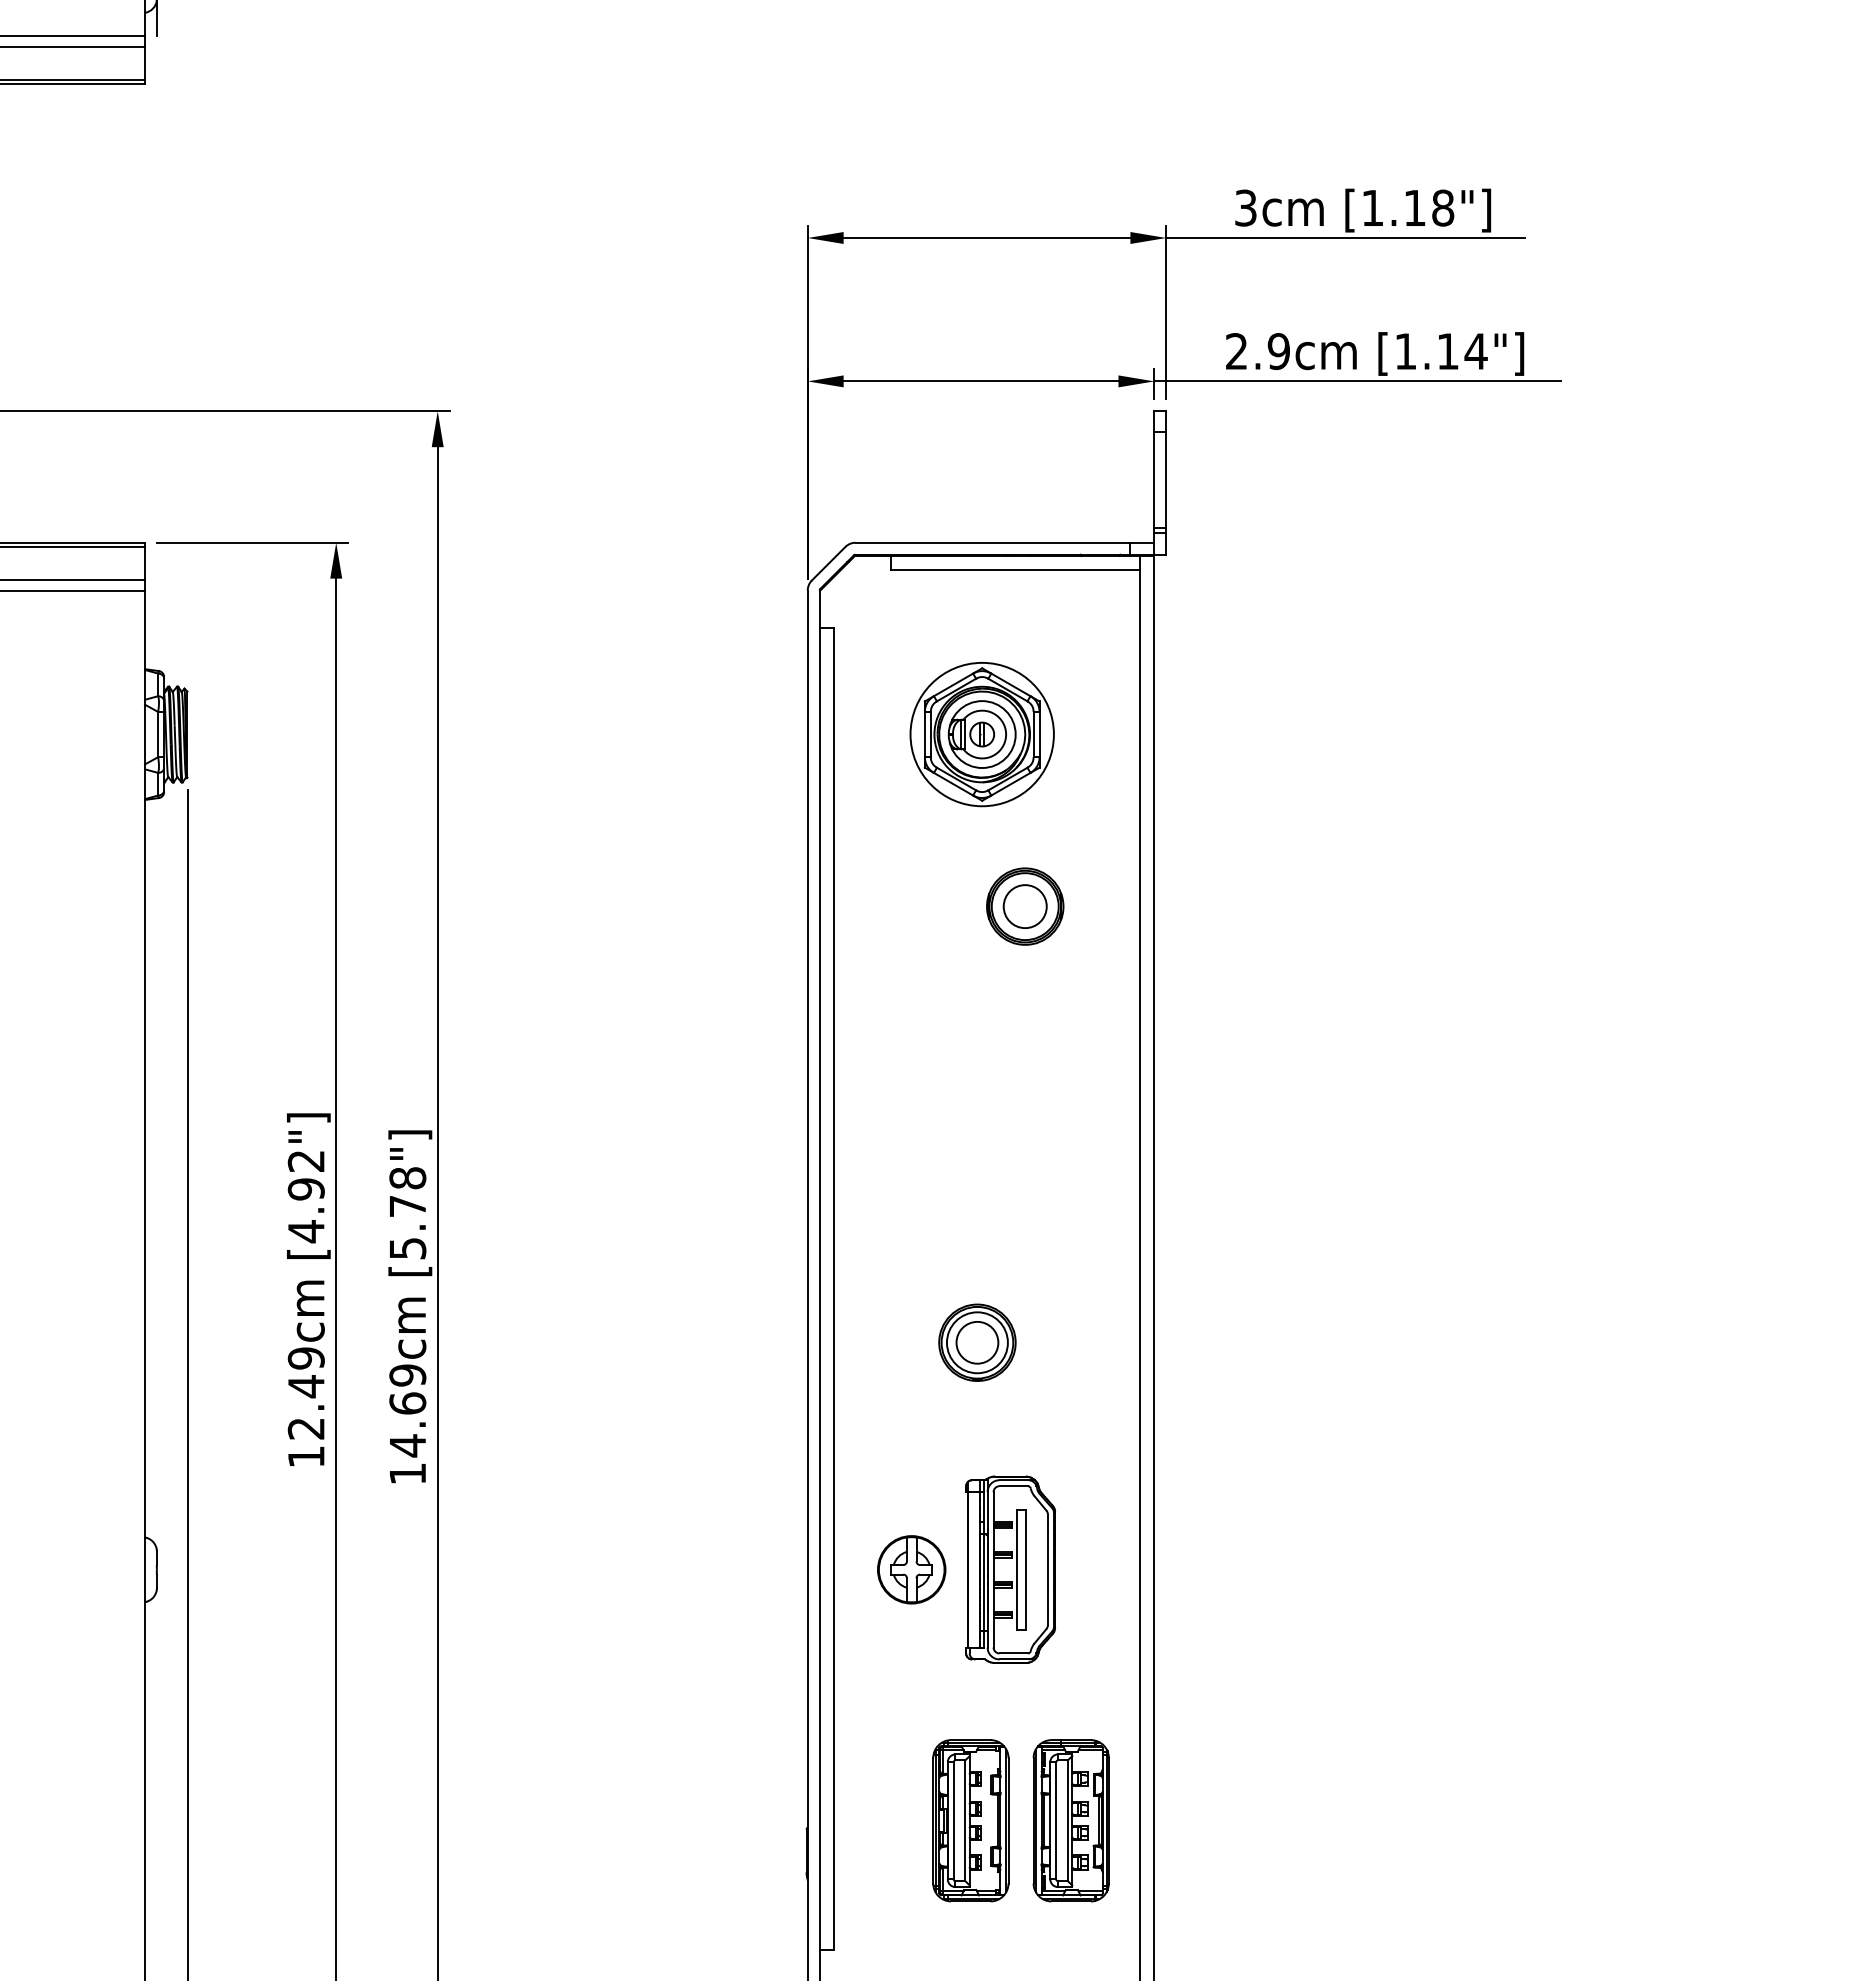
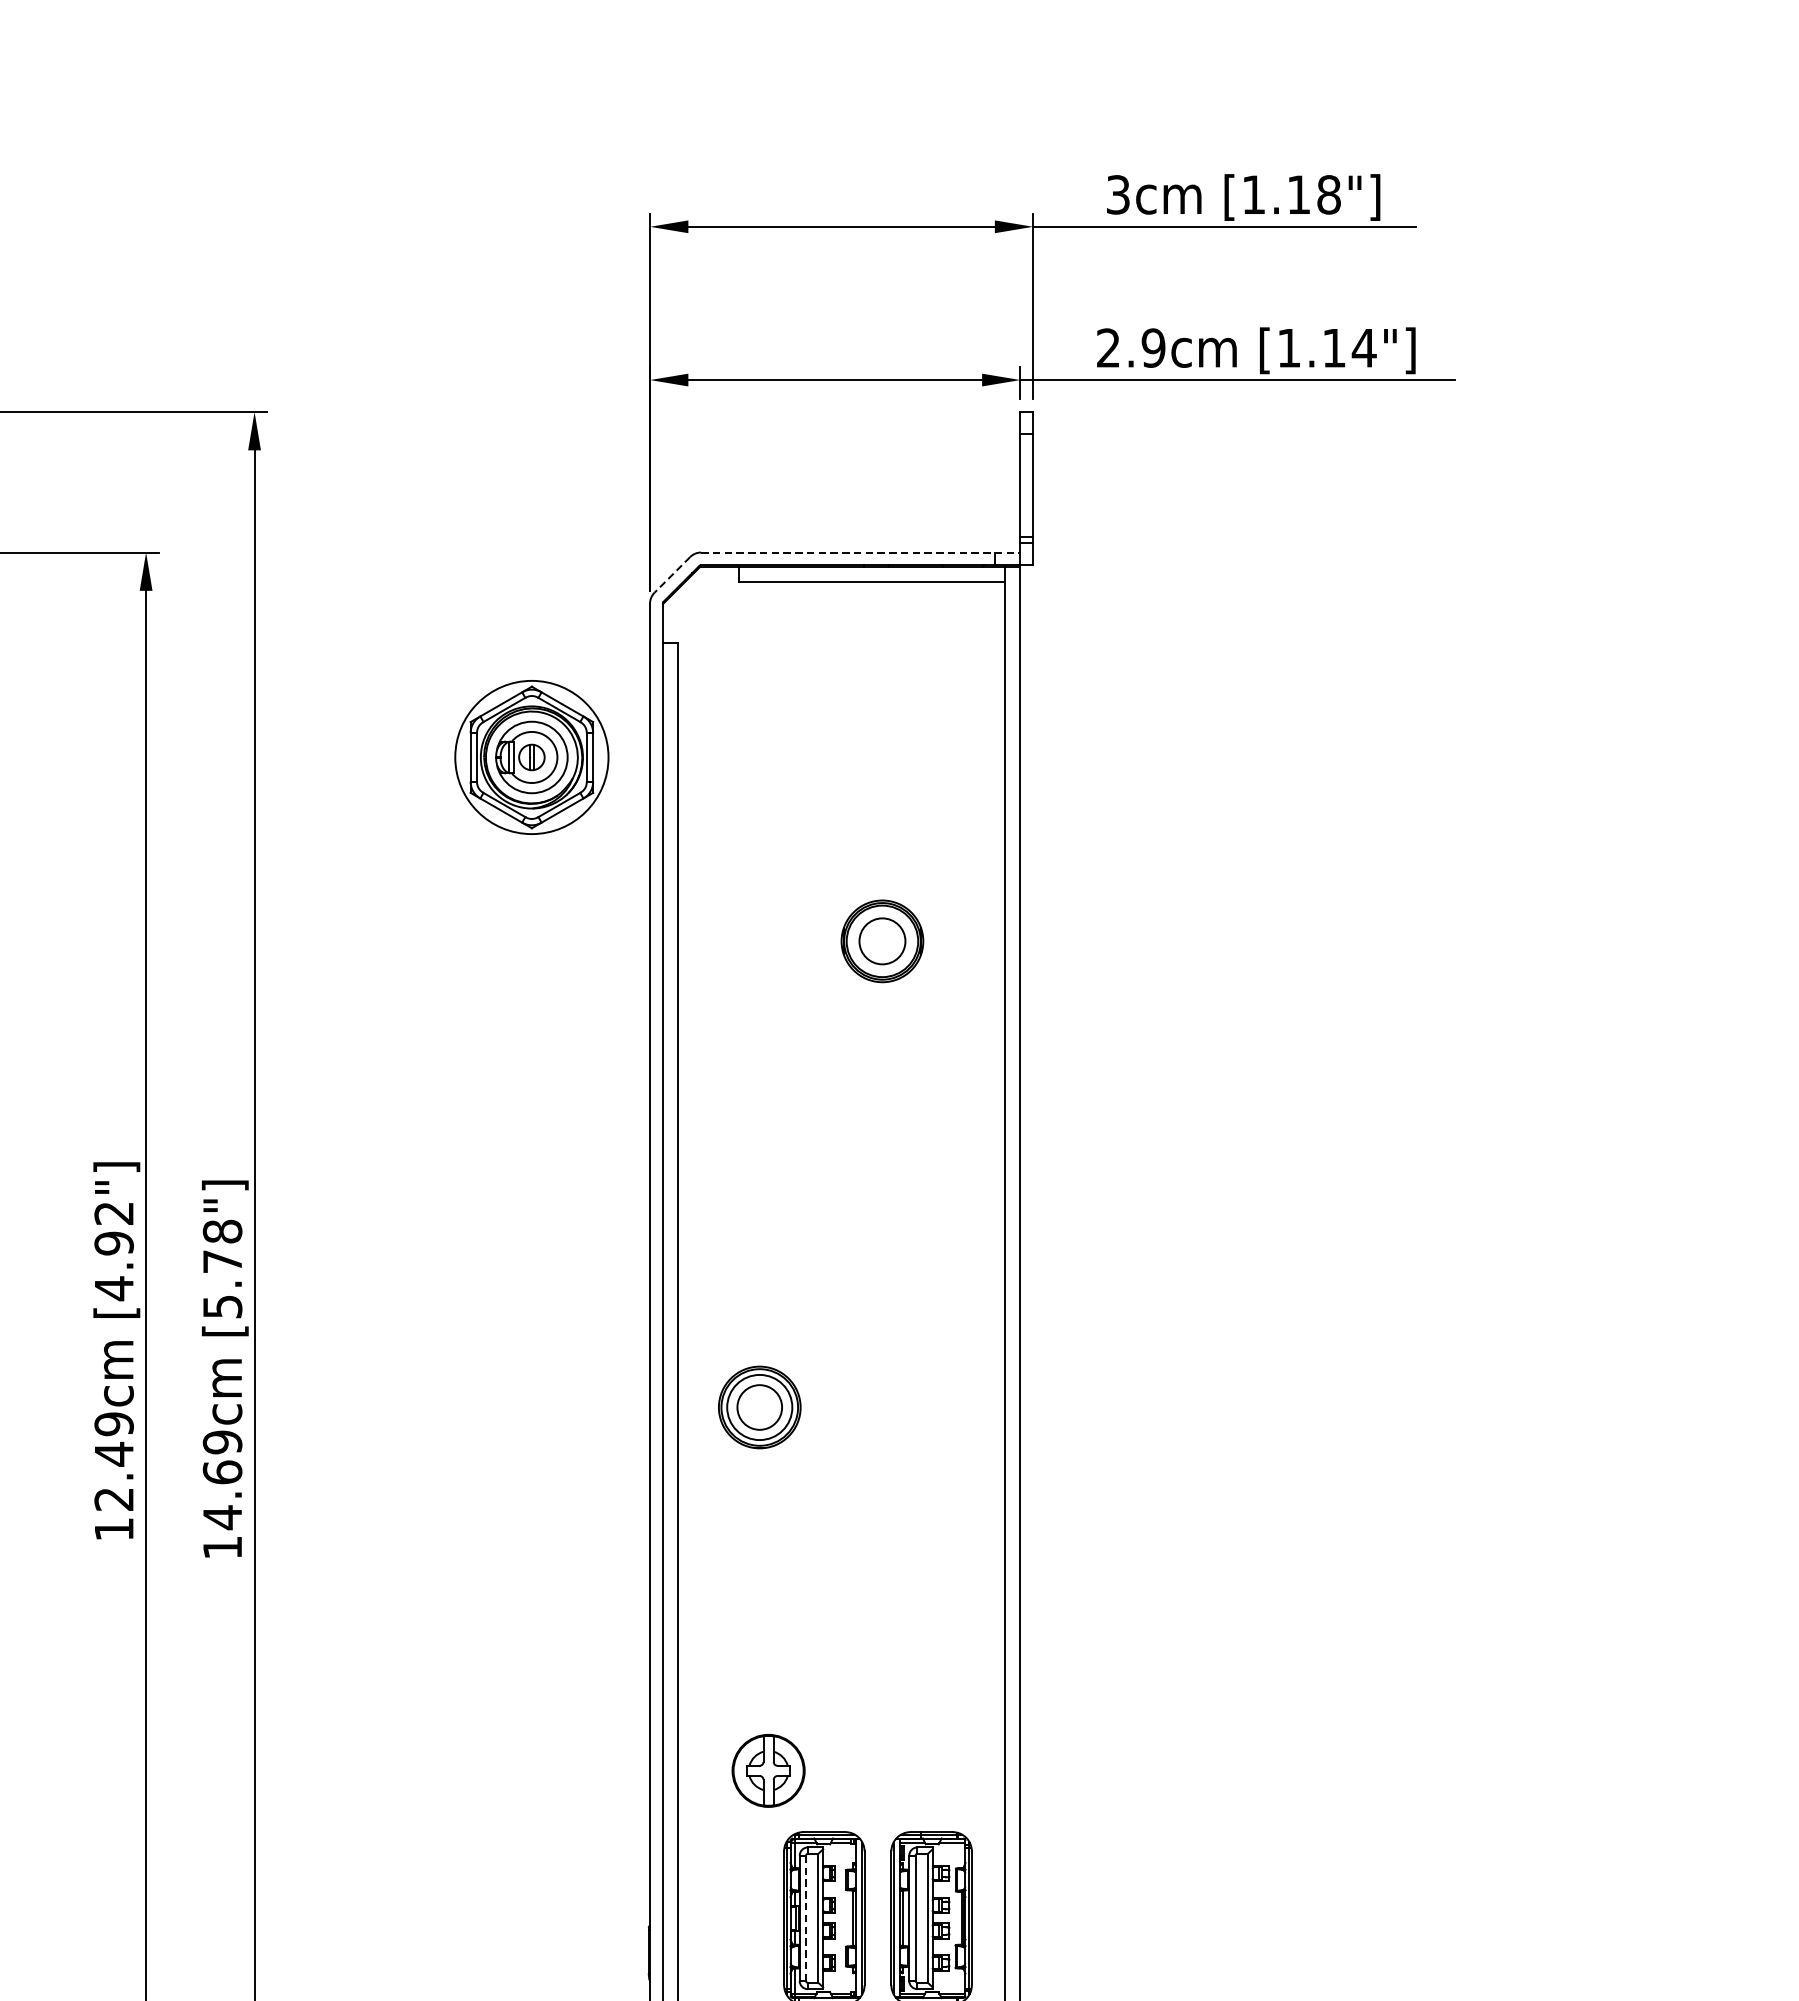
line: (1005, 542) -> (861, 552), solid -> dashed
line: (828, 563) -> (672, 574), solid -> dashed
part: (981, 734) -> (531, 757), moved
part: (977, 1342) -> (759, 1407), moved
part: (911, 1569) -> (768, 1770), moved
part: (1010, 1569) -> (866, 1649), removed
line: (953, 1820) -> (805, 1918), solid -> dashed

